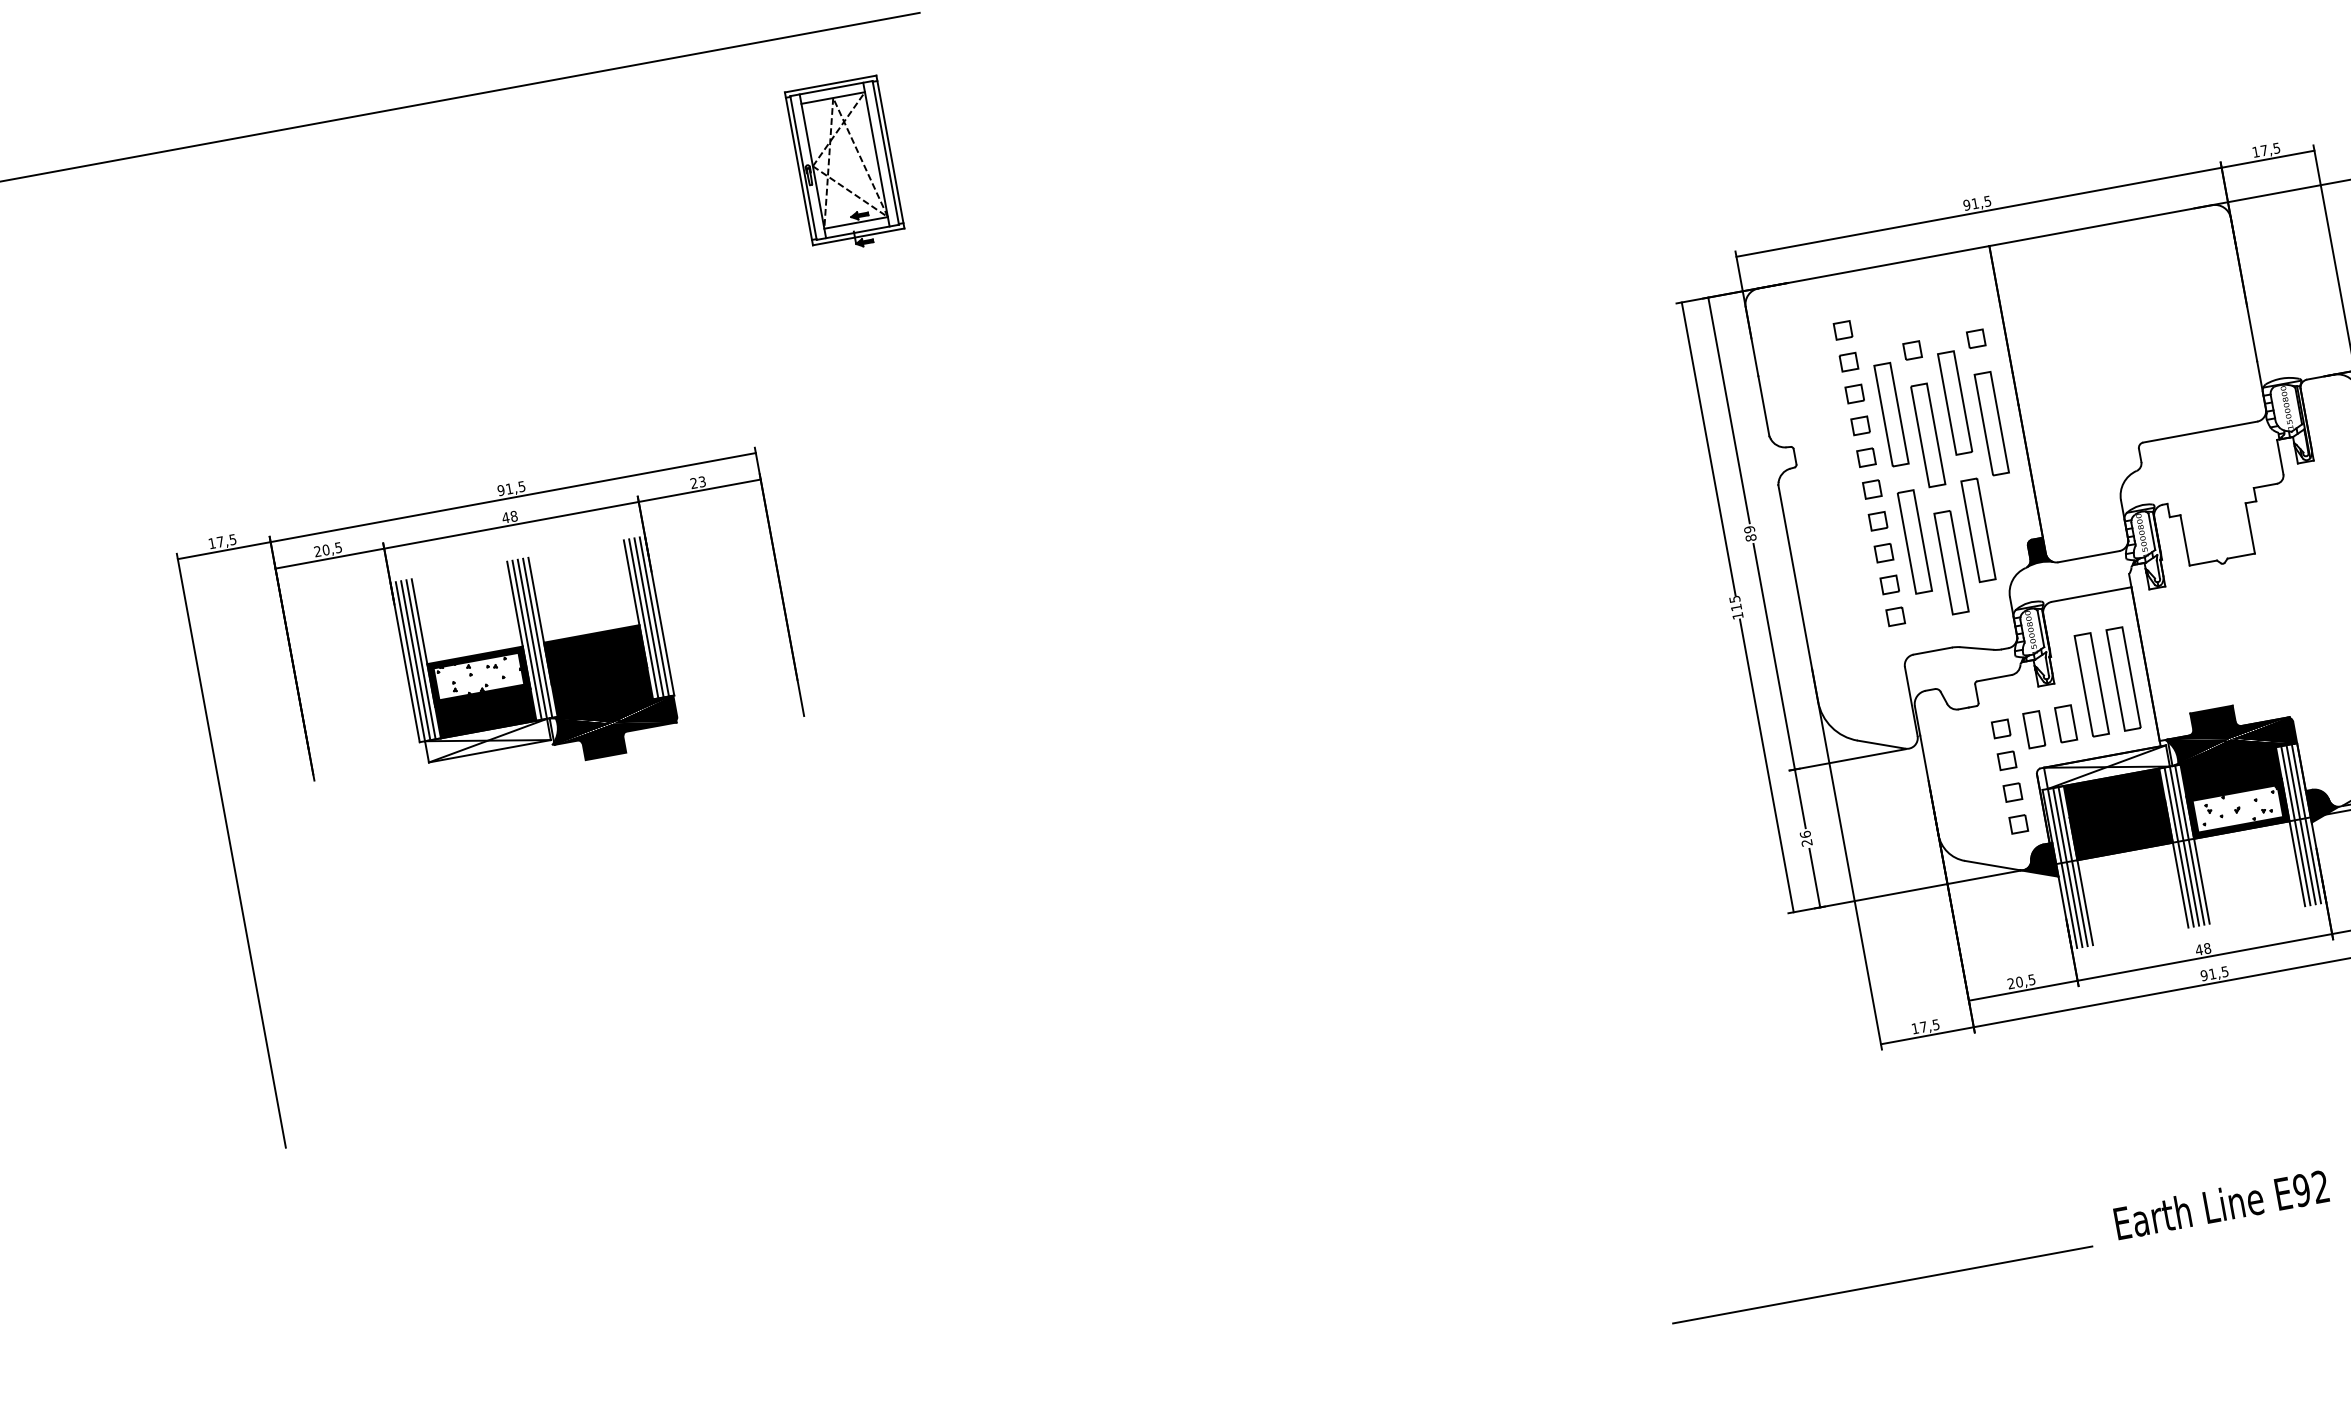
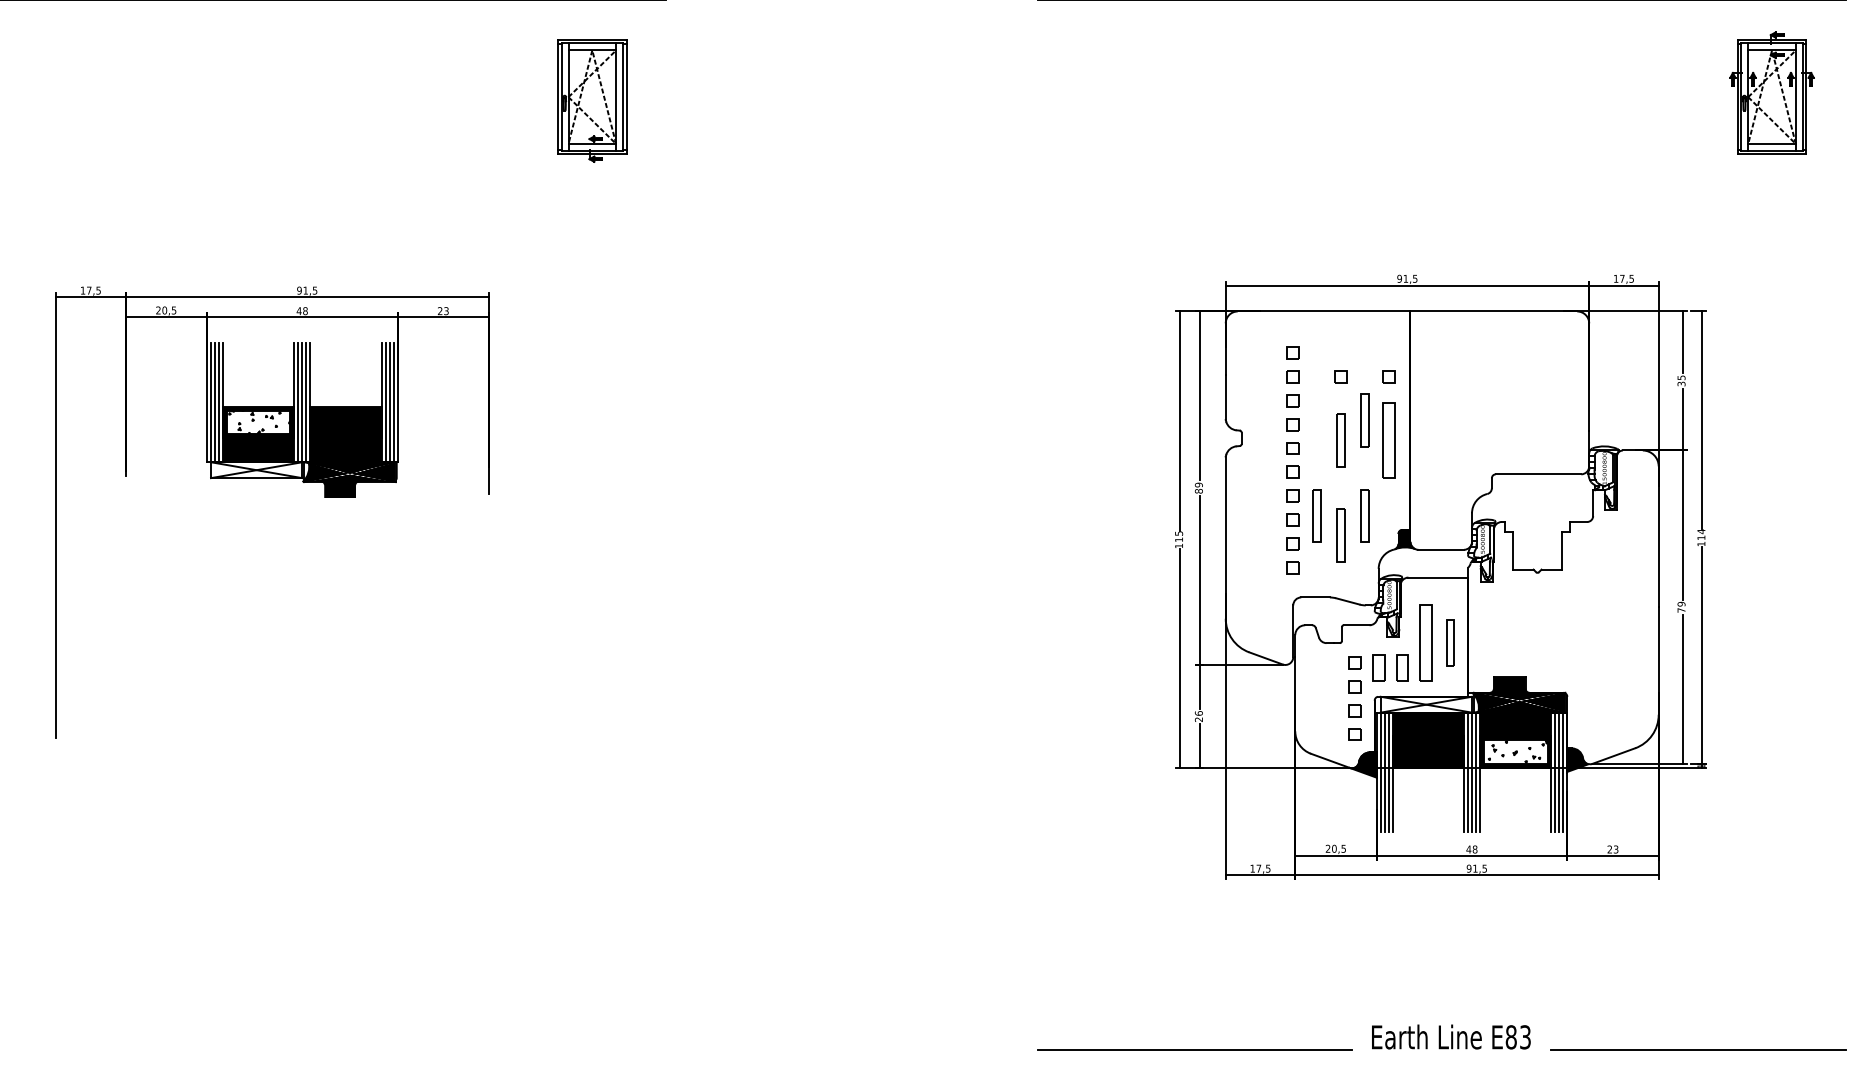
part: (1954, 402) -> (1364, 420), size x0.7
part: (1890, 414) -> (1316, 420), removed
part: (1927, 435) -> (1340, 440), size x0.7
part: (1978, 529) -> (1364, 515), size x0.7
part: (1913, 541) -> (1316, 515), size x0.7
part: (1950, 562) -> (1340, 535), size x0.7
part: (2122, 678) -> (1449, 642), size x0.6
text: (2310, 1189) -> (1517, 1037), E92 -> E83

